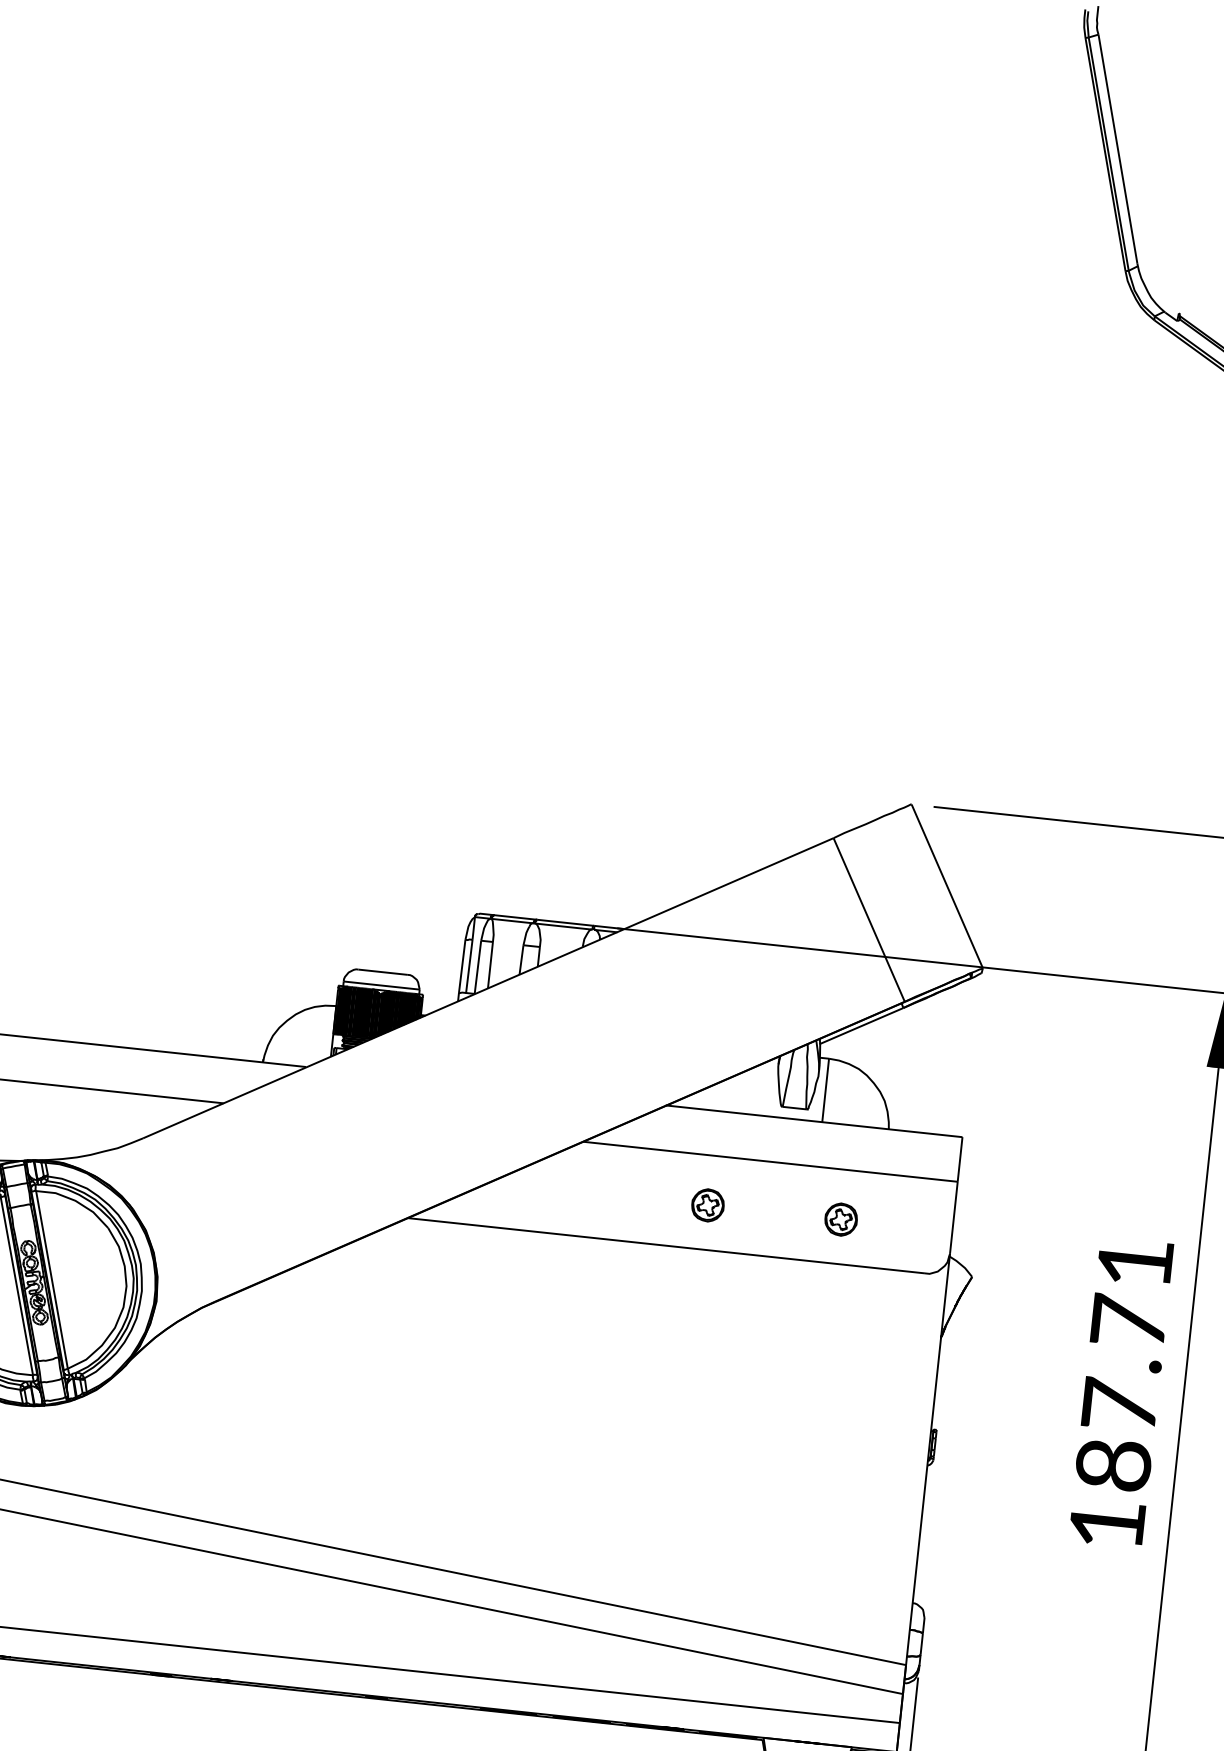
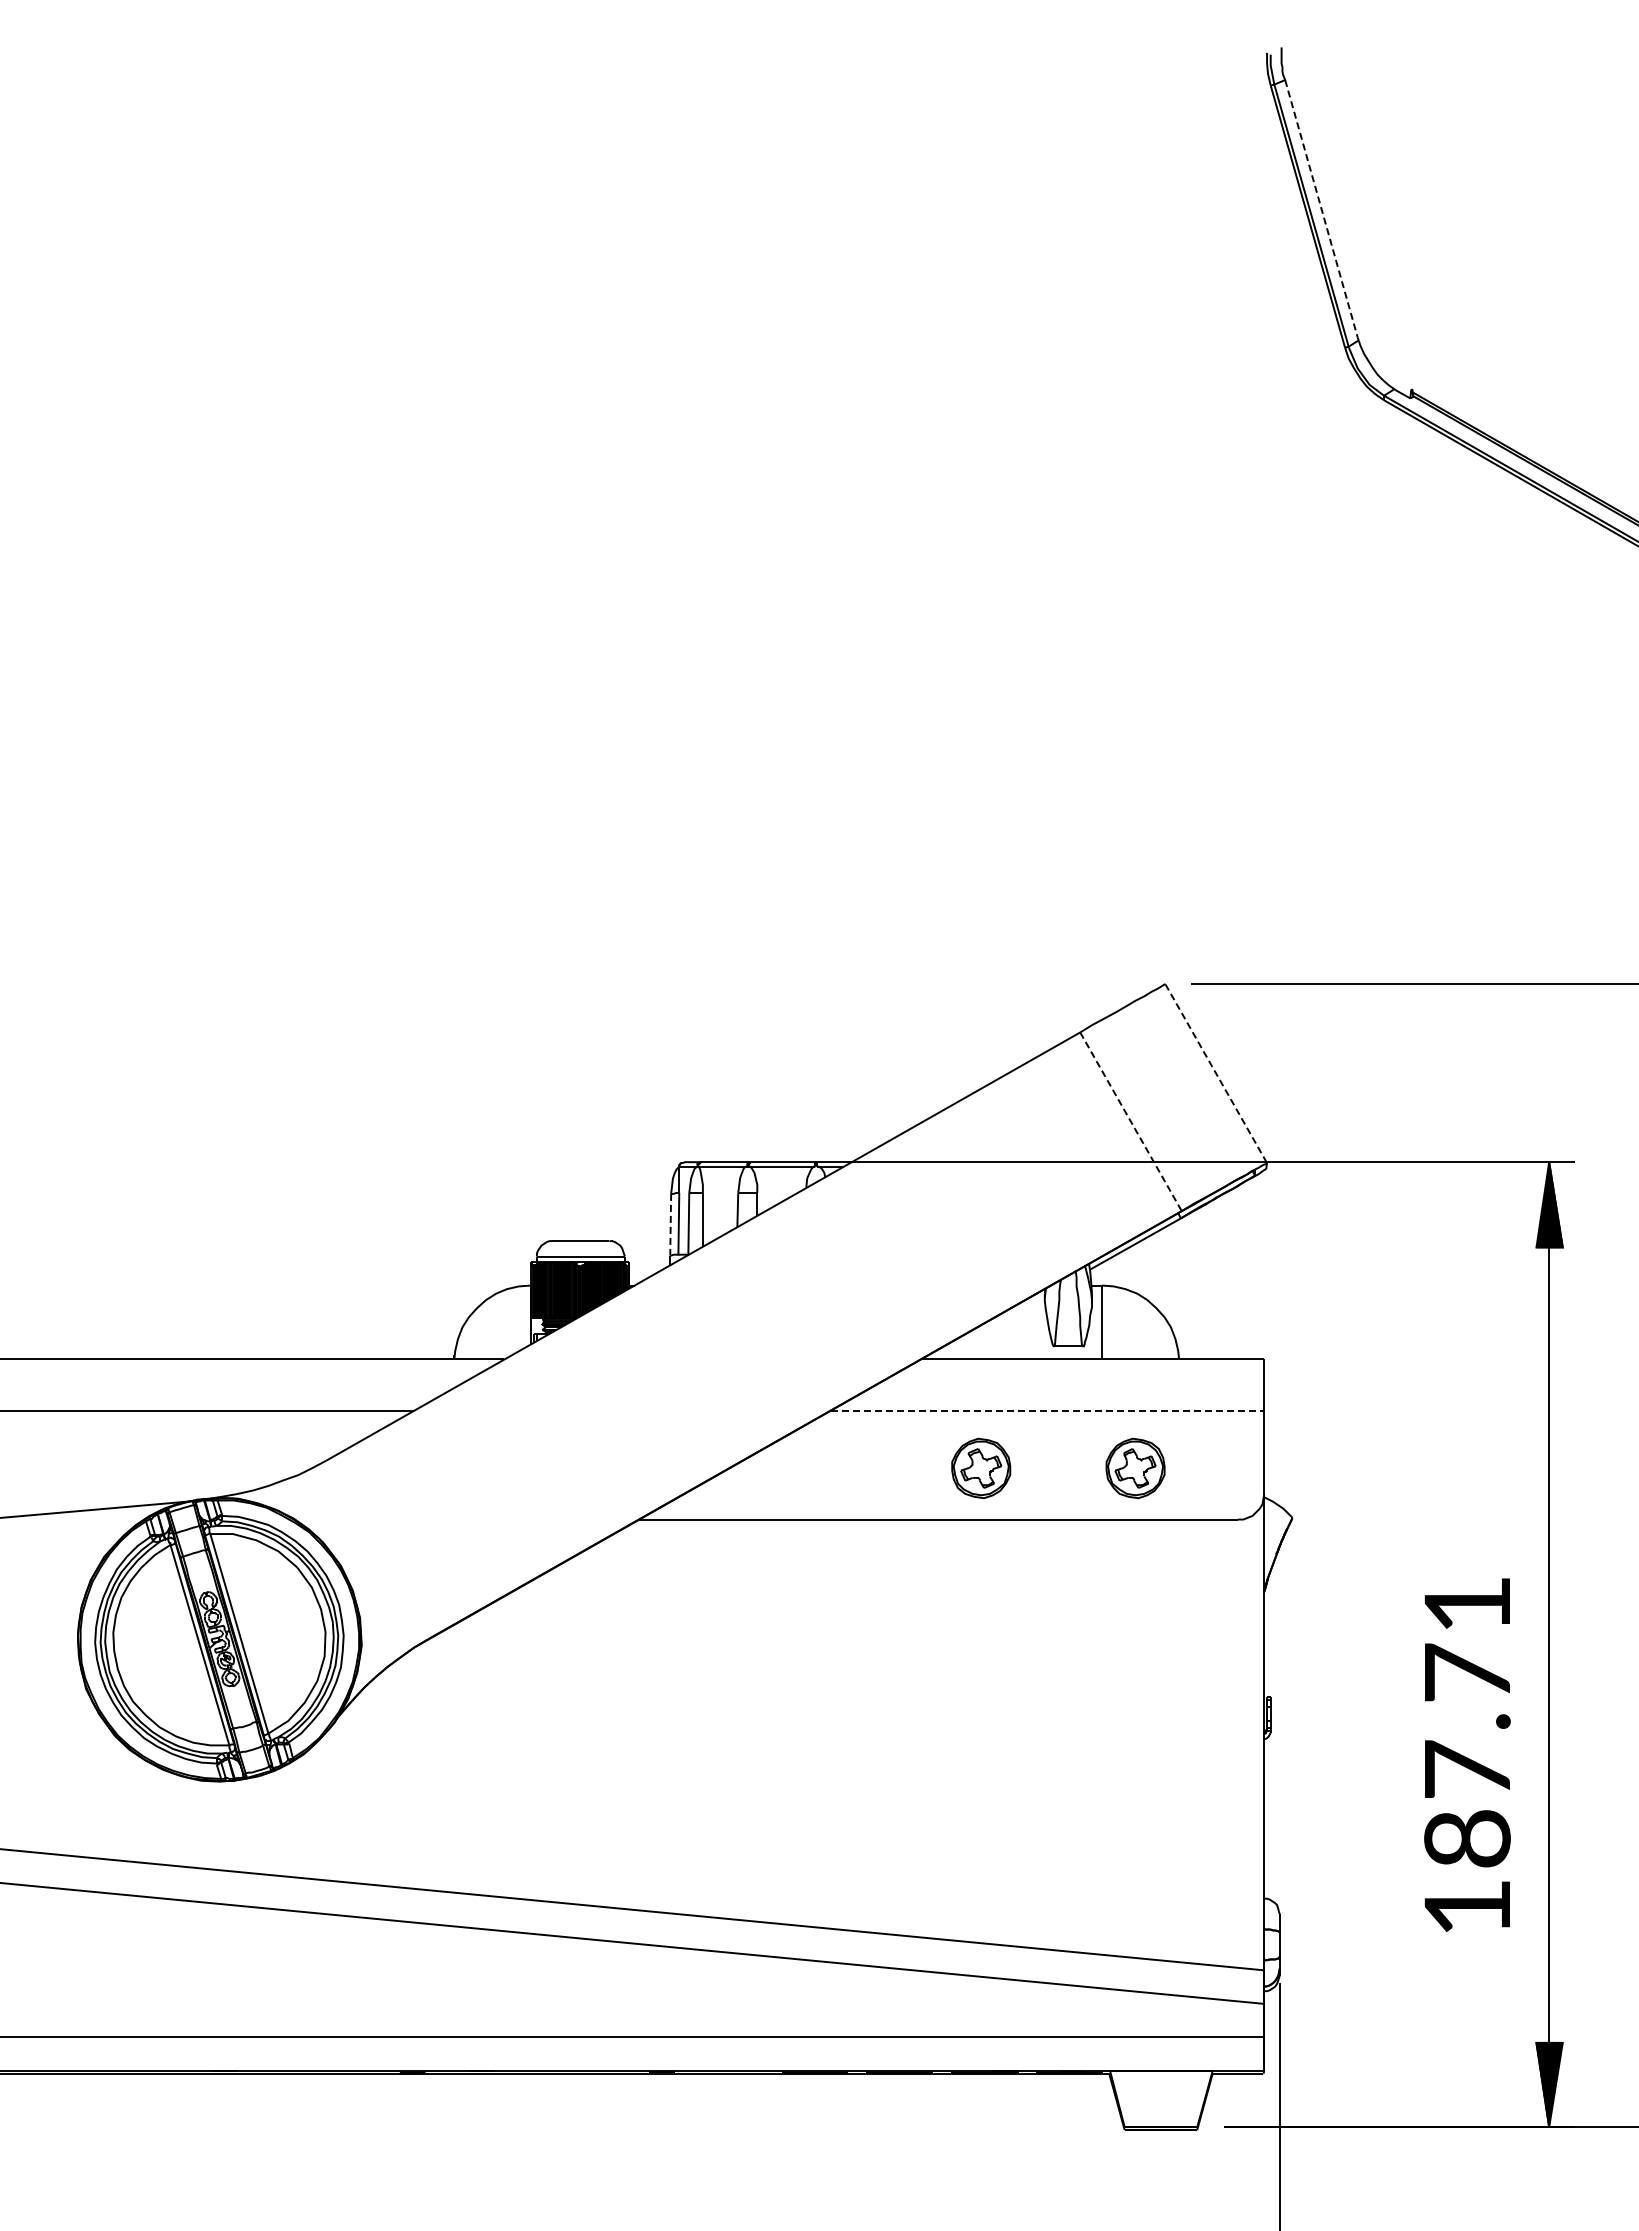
line: (1118, 148) -> (1321, 208), solid -> dashed
line: (947, 886) -> (1216, 1073), solid -> dashed
line: (869, 919) -> (1131, 1121), solid -> dashed
line: (462, 966) -> (670, 1224), solid -> dashed
line: (770, 1161) -> (1047, 1410), solid -> dashed
part: (708, 1204) -> (981, 1467), size x1.6
part: (841, 1218) -> (1135, 1467), size x1.6
text: (1121, 1392) -> (1467, 1754), moved

